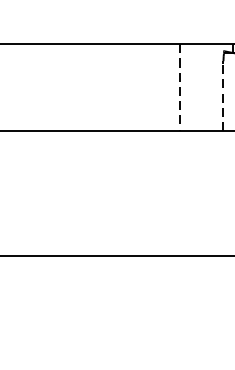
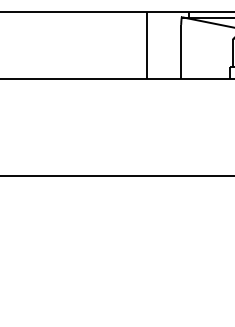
line: (179, 87) -> (147, 45), dashed -> solid
line: (223, 96) -> (181, 52), dashed -> solid

